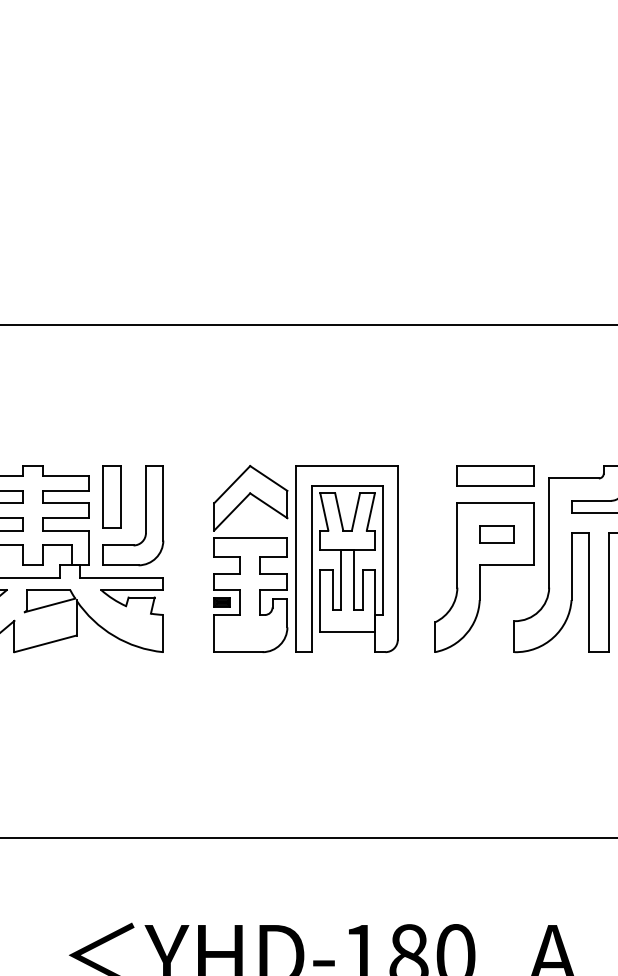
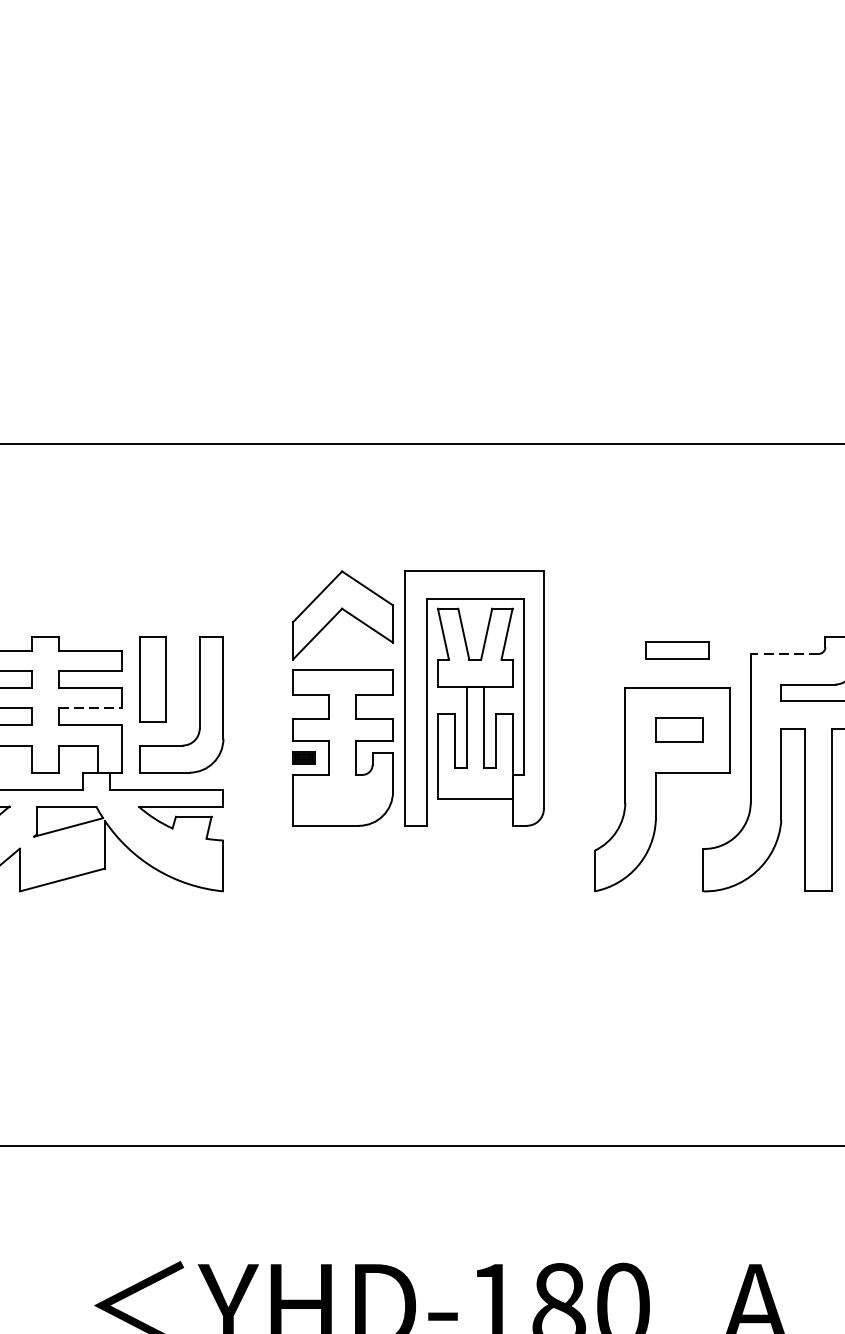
part: (495, 475) -> (677, 649), size x0.6
line: (574, 478) -> (785, 654), solid -> dashed
line: (65, 518) -> (89, 708), solid -> dashed
part: (305, 559) -> (417, 699), moved

